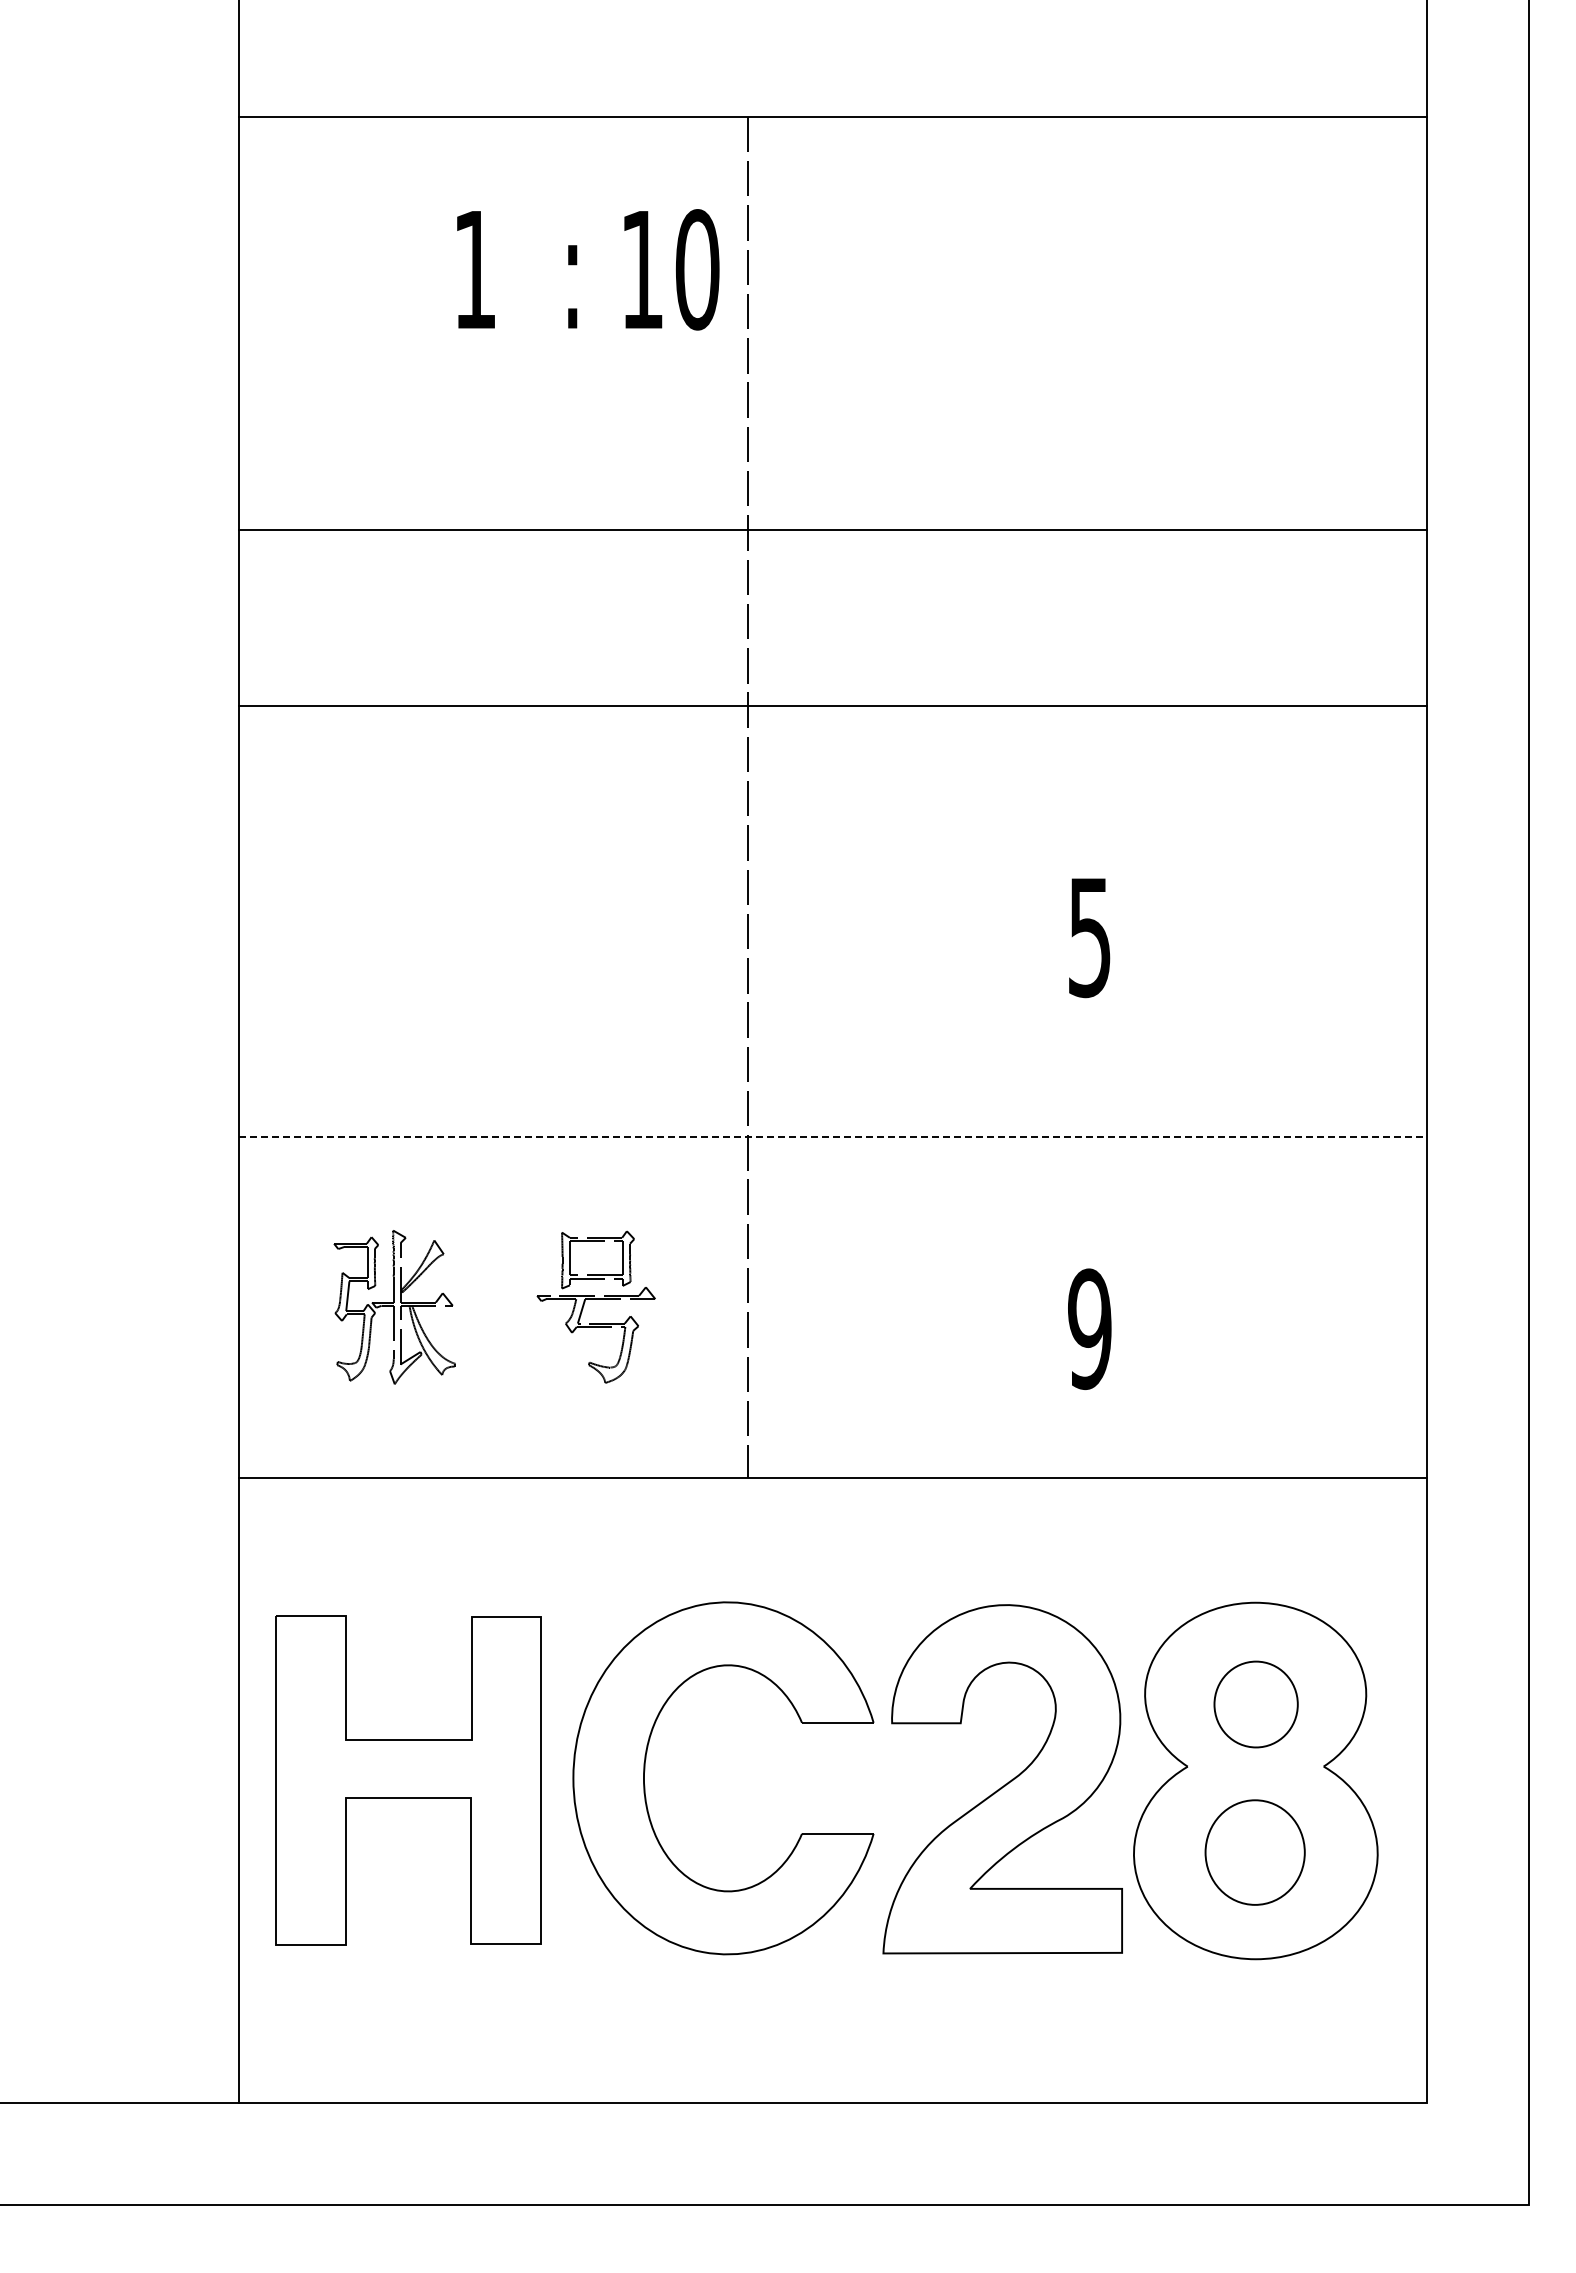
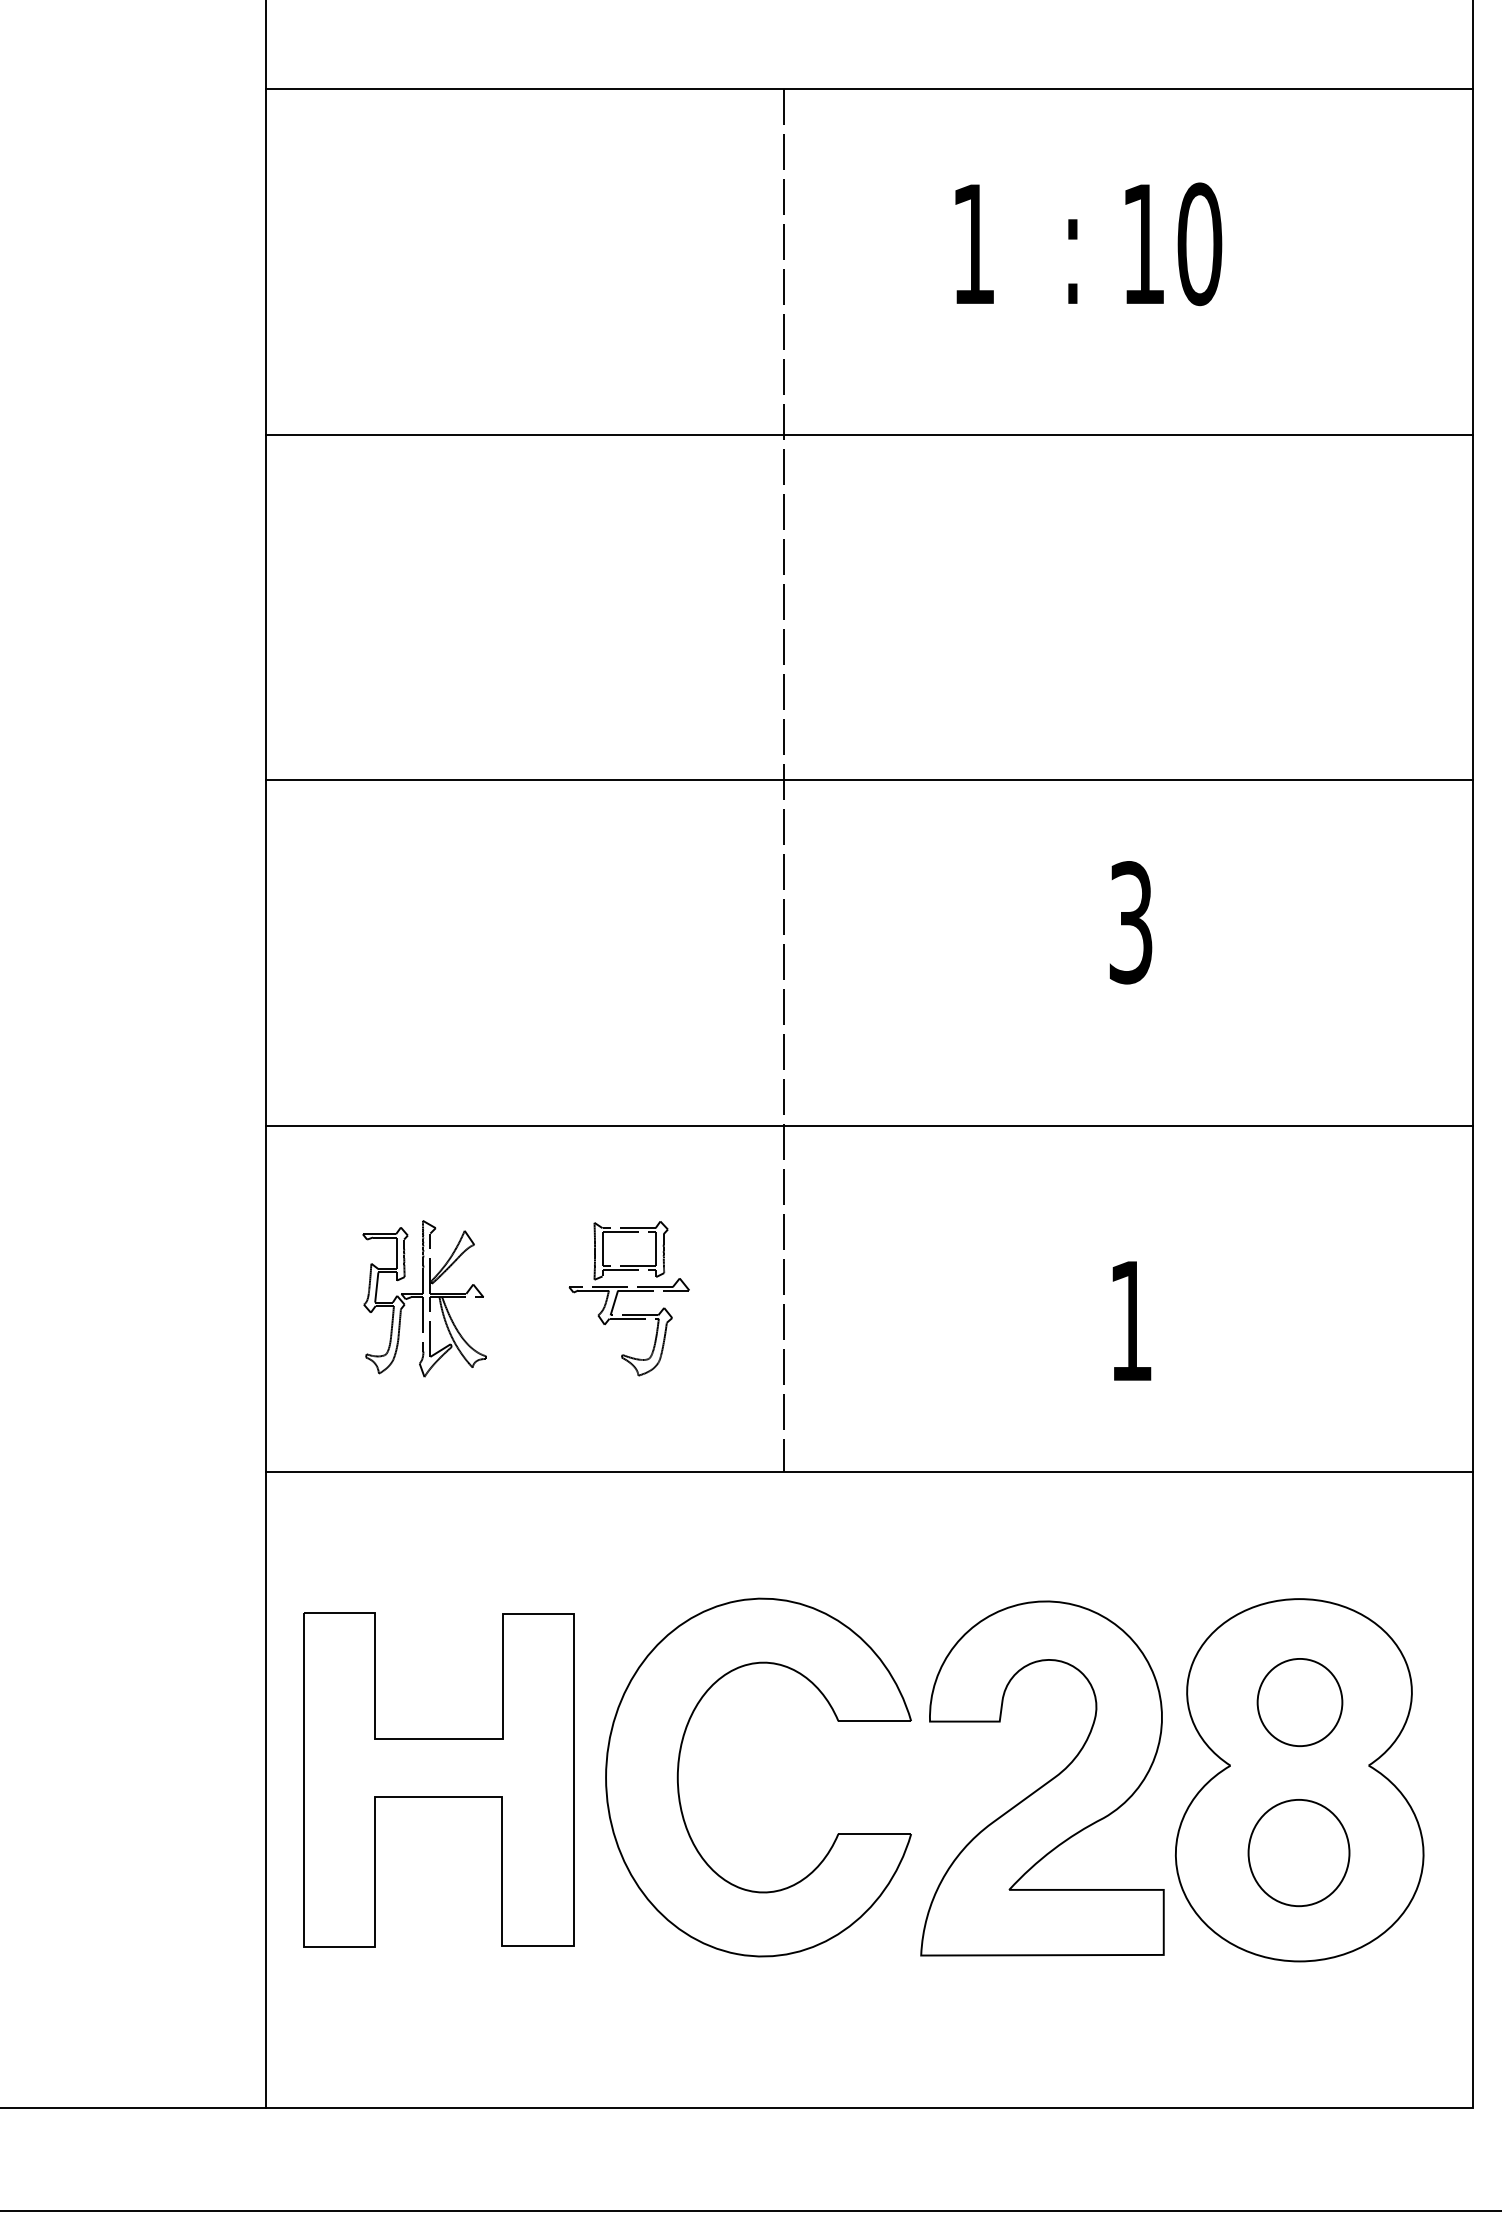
text: (588, 269) -> (1088, 243), moved
line: (832, 529) -> (869, 434), moved
line: (832, 706) -> (869, 780), moved
text: (1089, 936) -> (1130, 921), 5 -> 3
line: (833, 1137) -> (870, 1126), dashed -> solid
text: (1089, 1329) -> (1130, 1321), 9 -> 1

